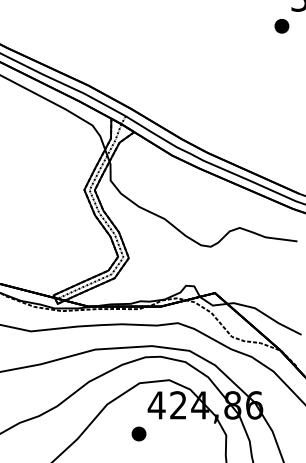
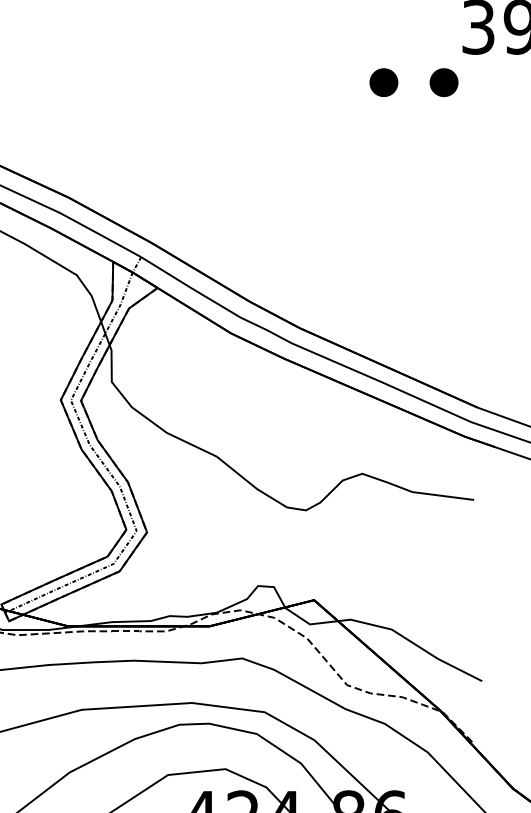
part: (250, 26) -> (383, 83), added

